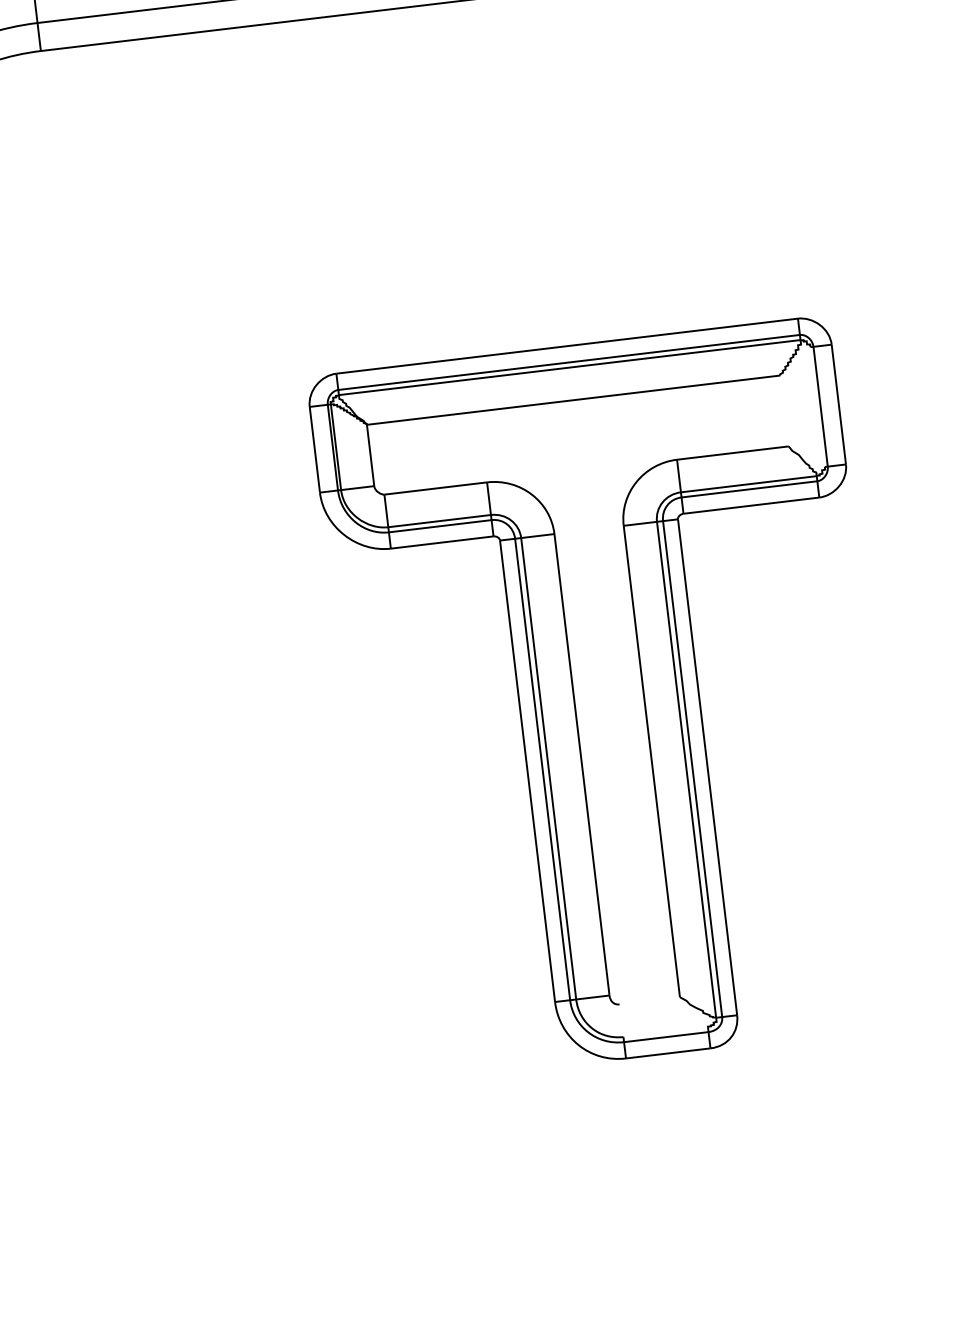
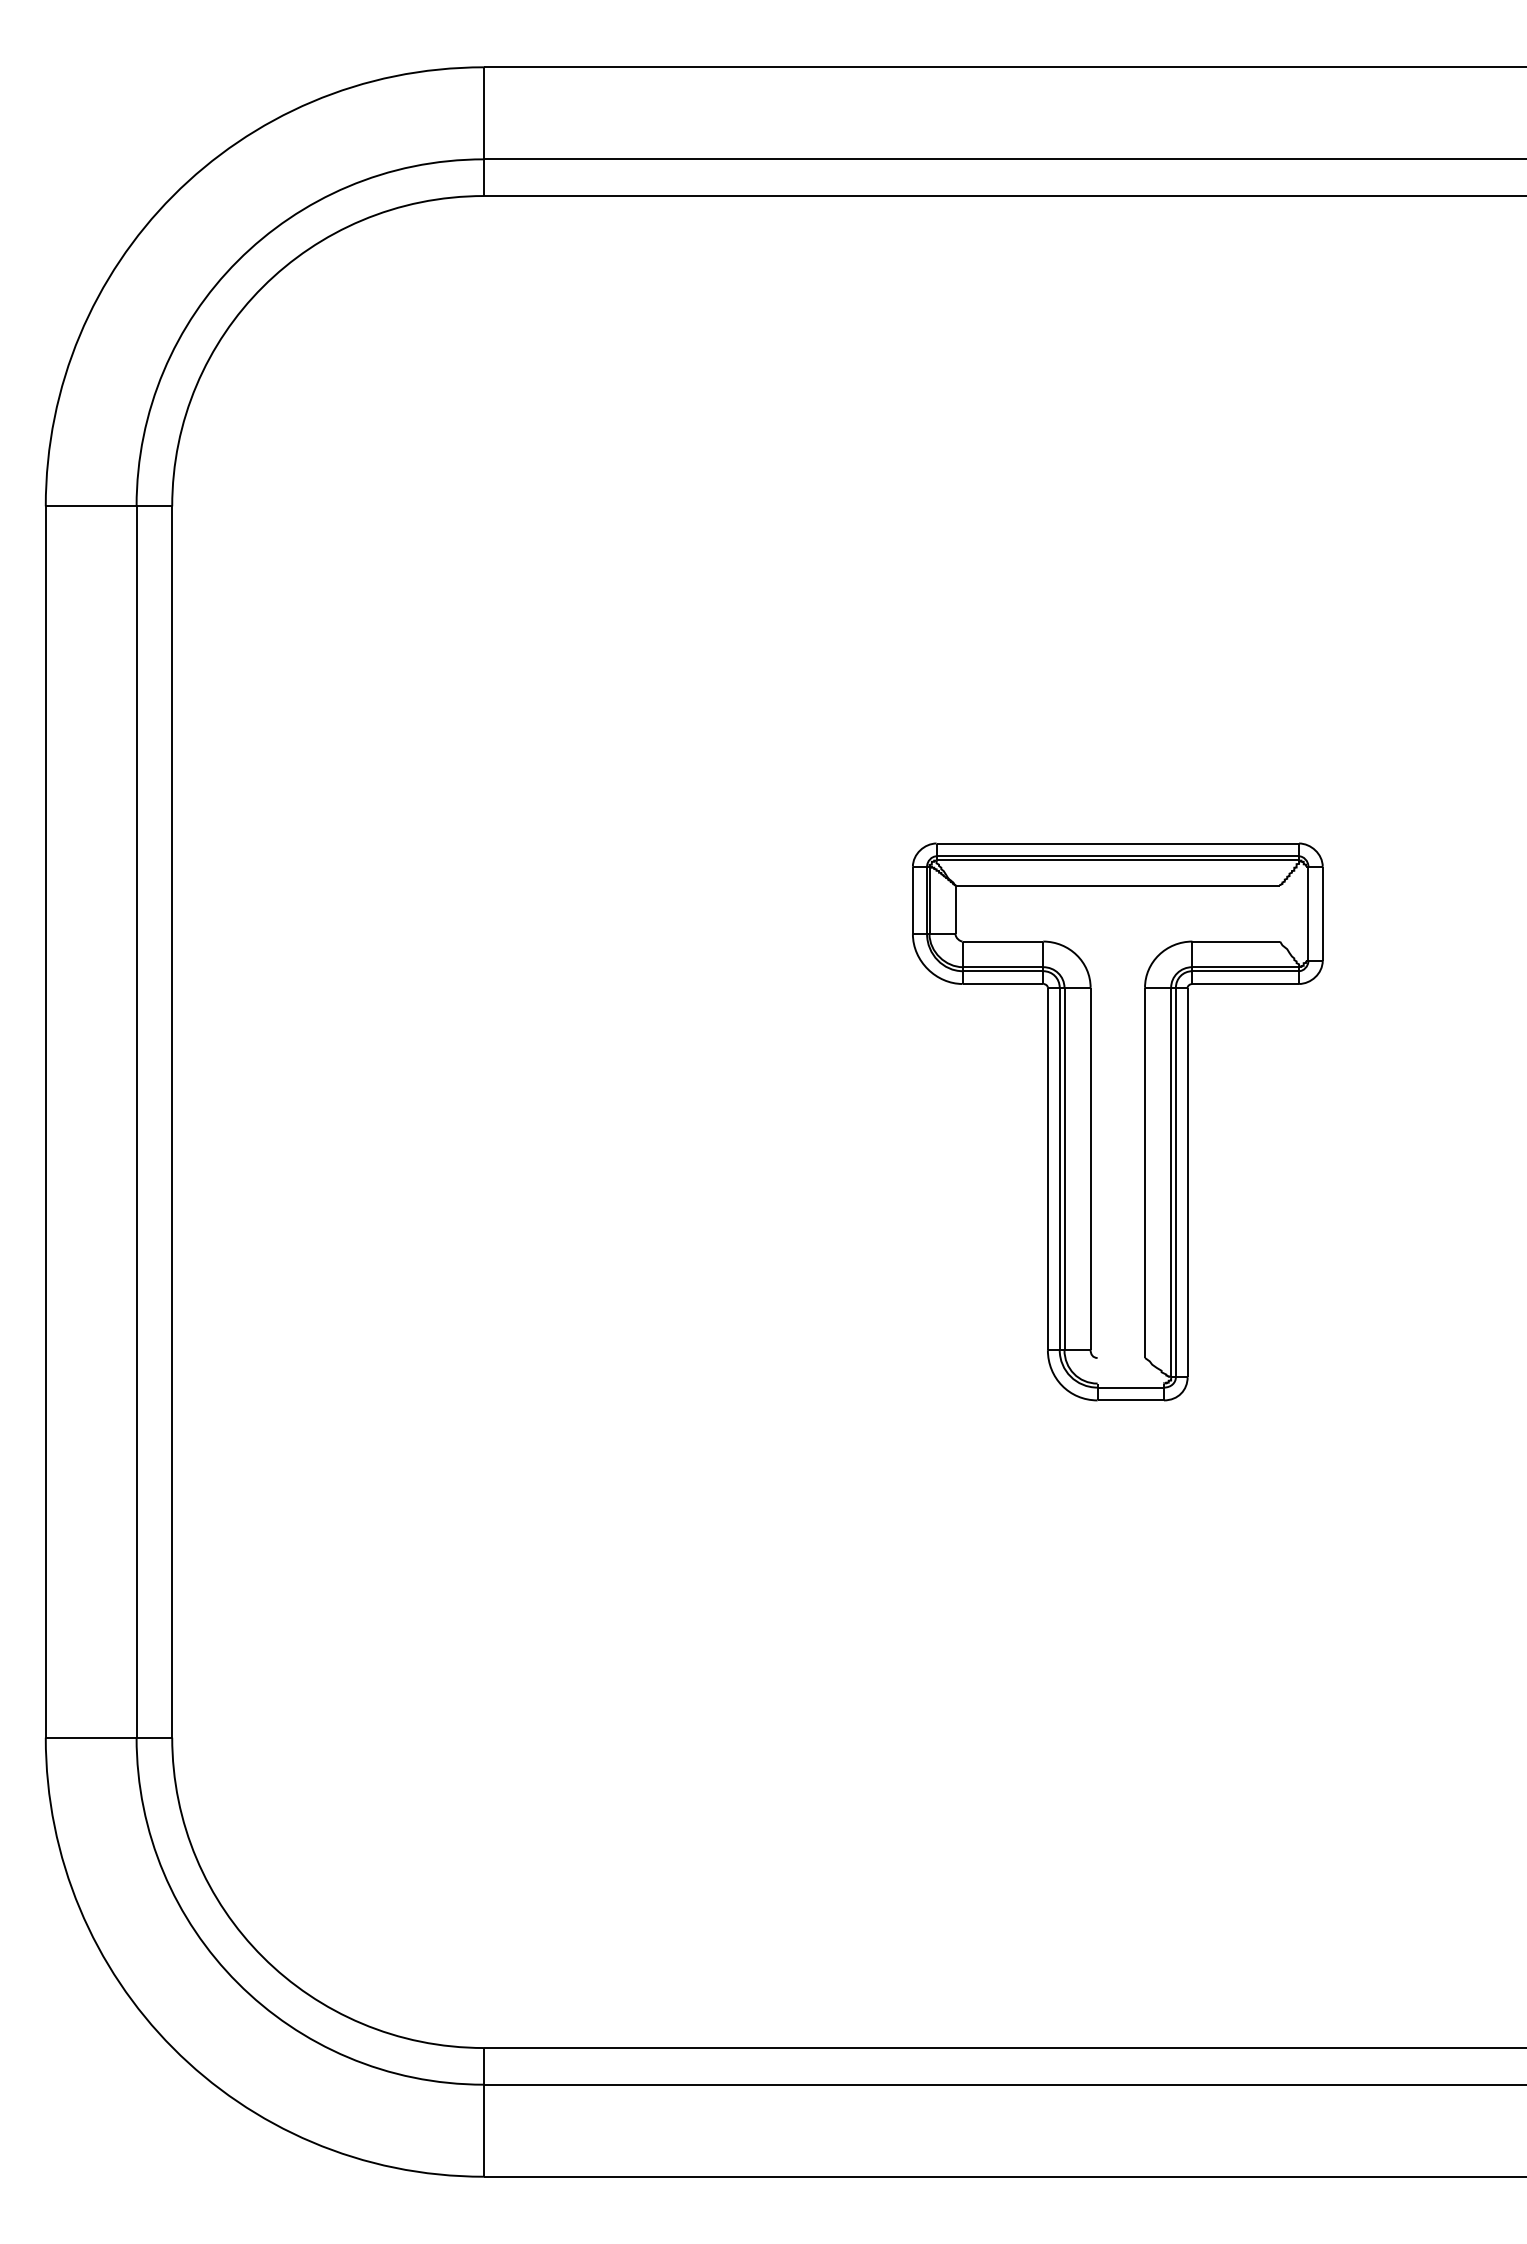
part: (609, 700) -> (1117, 1121), size x0.6

